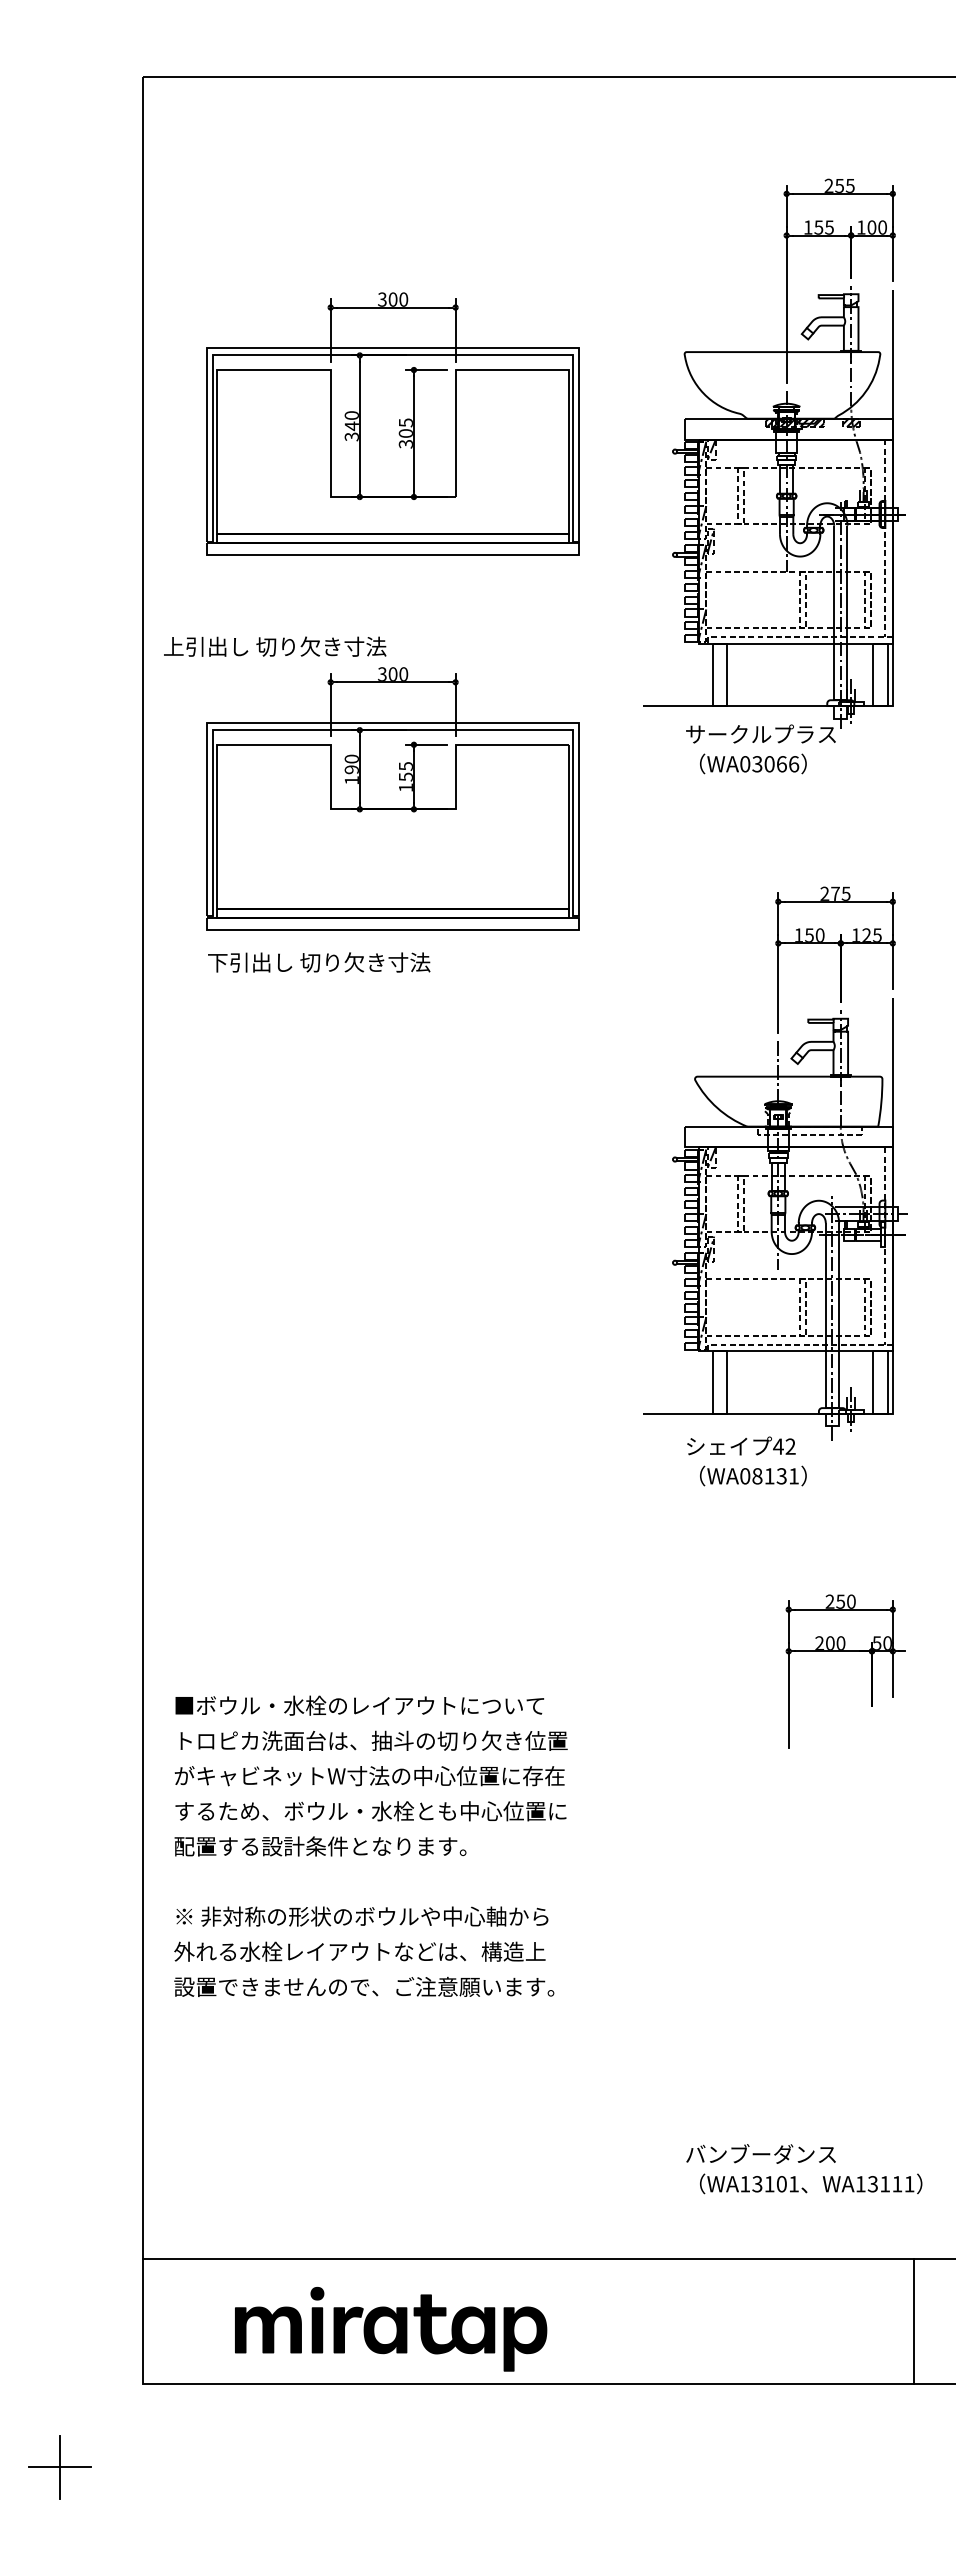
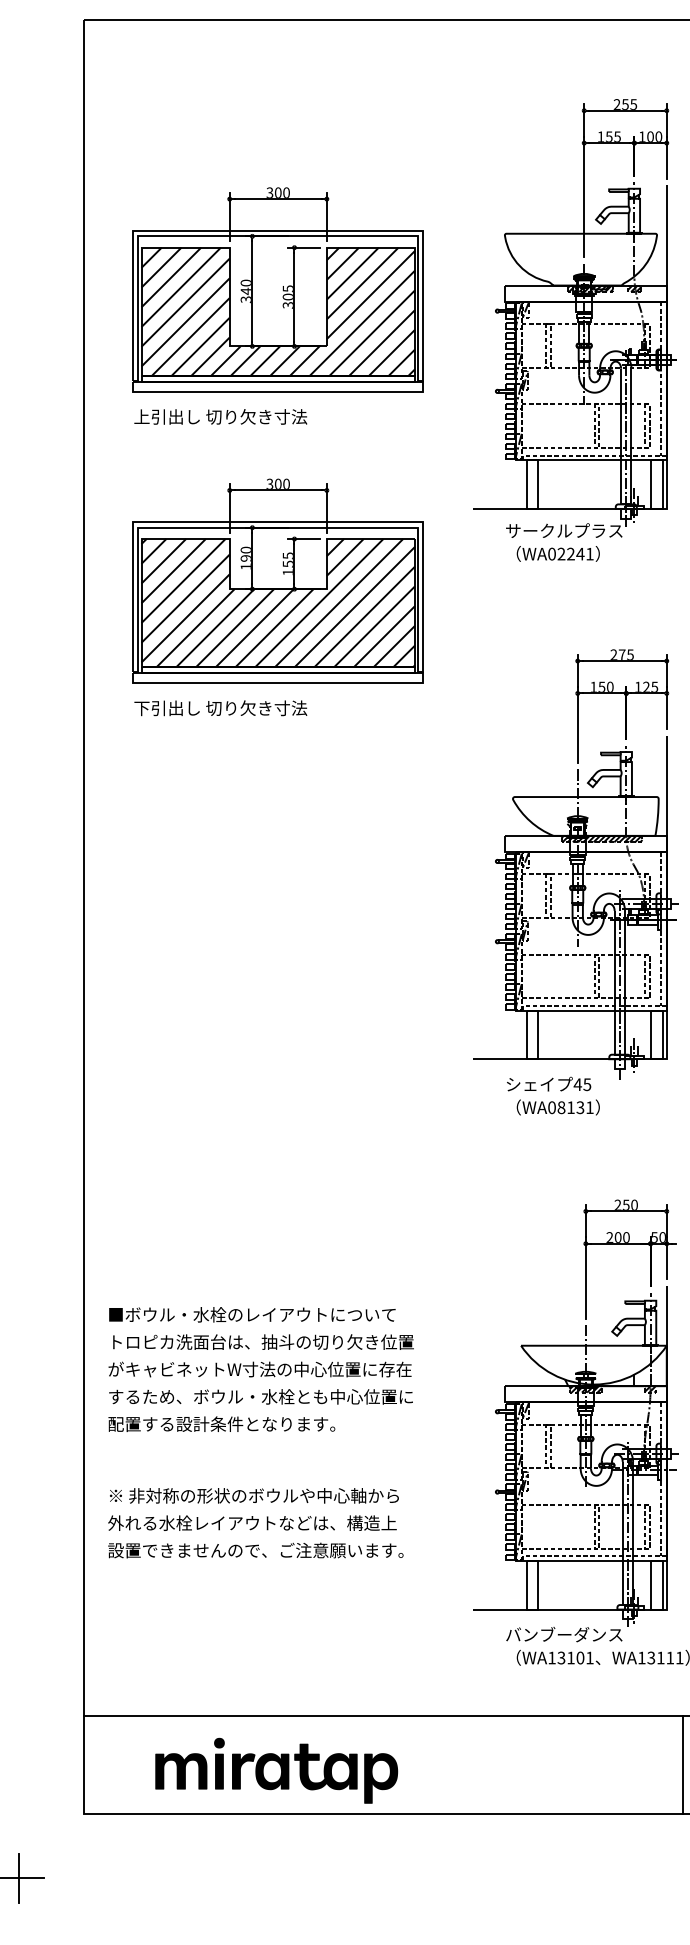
hatch: (393, 452) -> (278, 311), added
text: (275, 646) -> (221, 416), moved
text: (775, 764) -> (575, 554), WA03066 -> WA02241
hatch: (393, 826) -> (278, 602), added
hatch: (809, 1130) -> (601, 838), added
text: (790, 1446) -> (587, 1084), 42 -> 45
text: (370, 1775) -> (260, 1369), moved
part: (775, 1924) -> (575, 1456), added
text: (364, 1951) -> (256, 1522), moved

